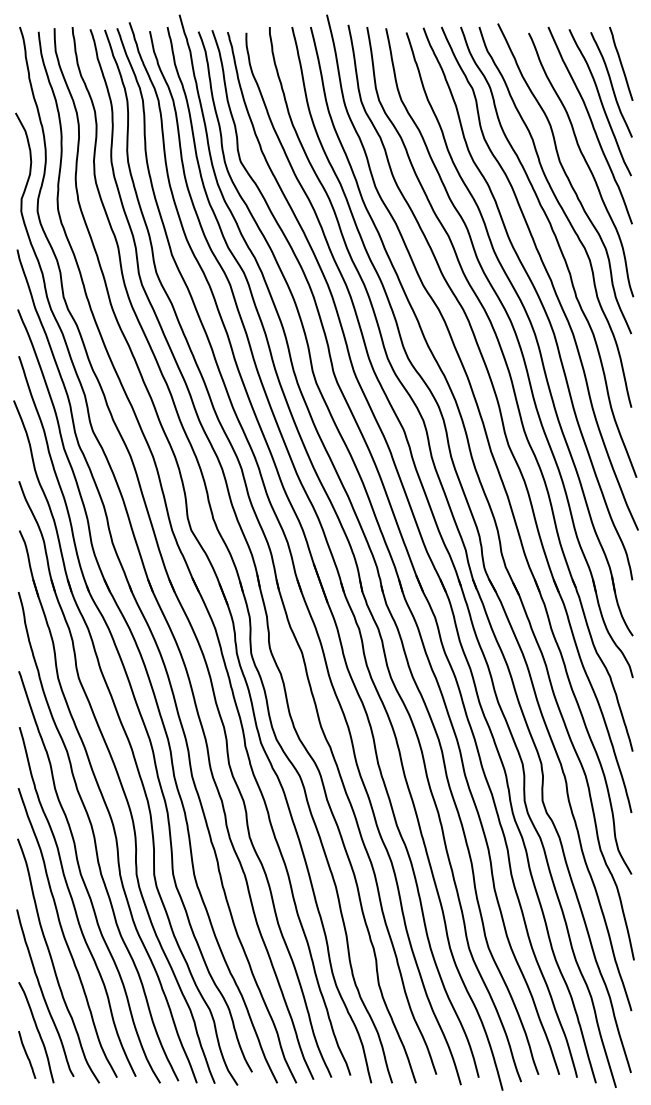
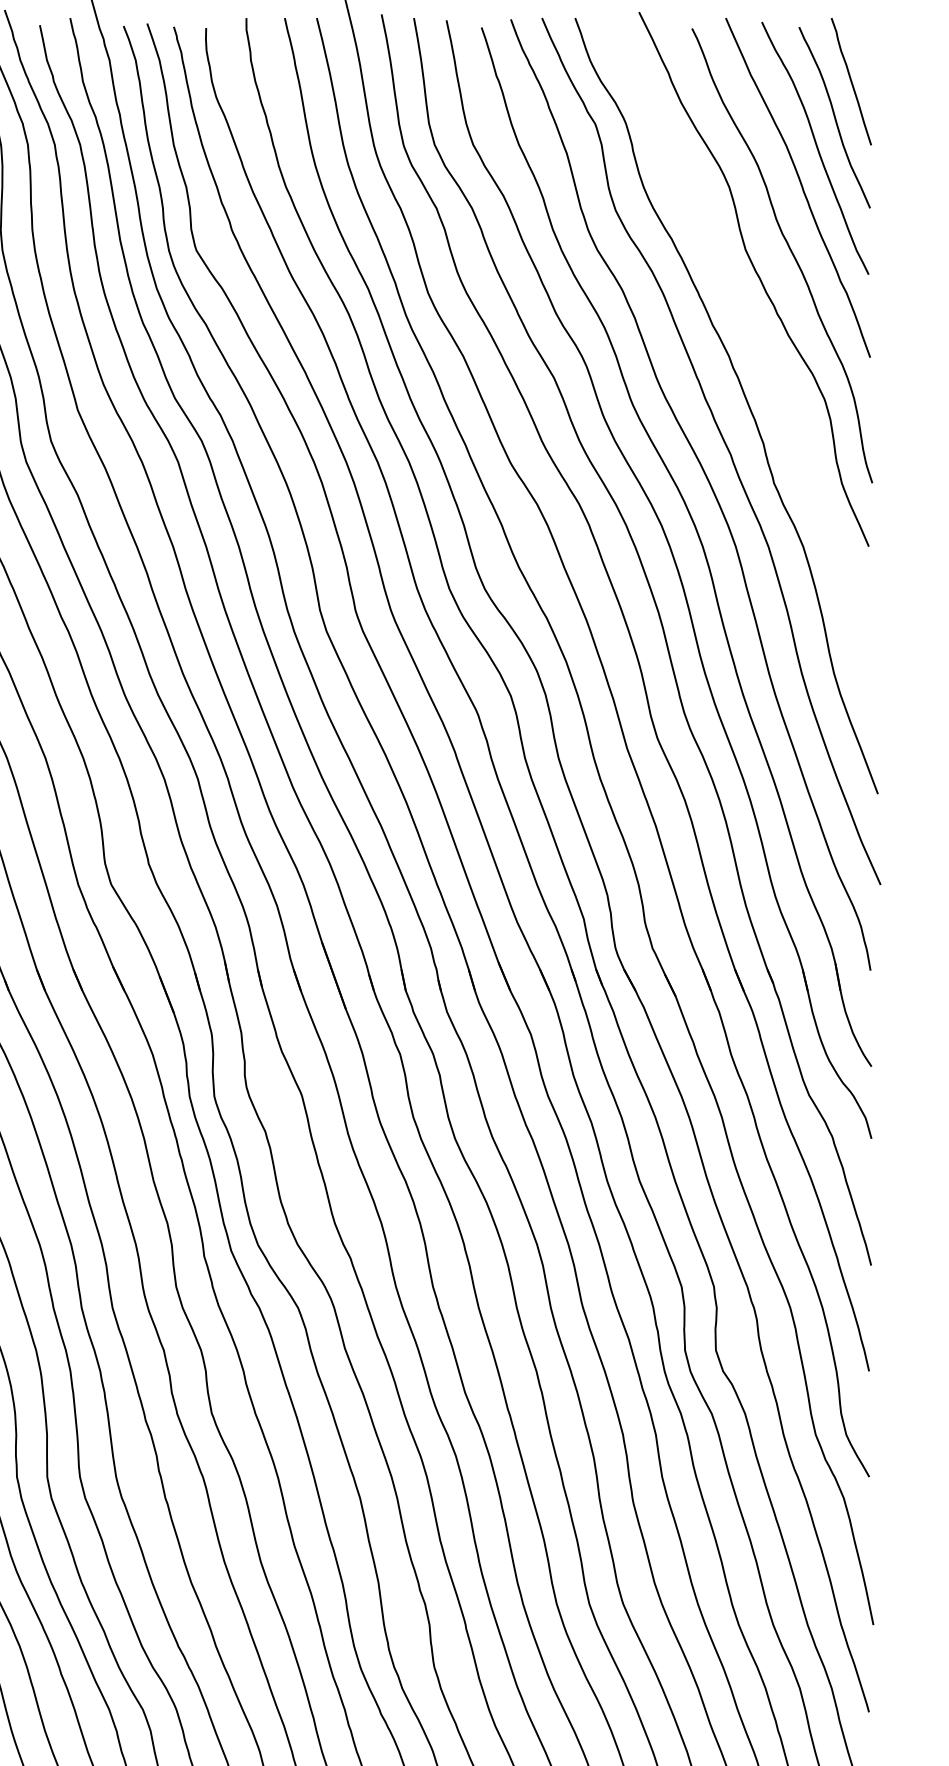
curve: (563, 213) -> (751, 339), removed

